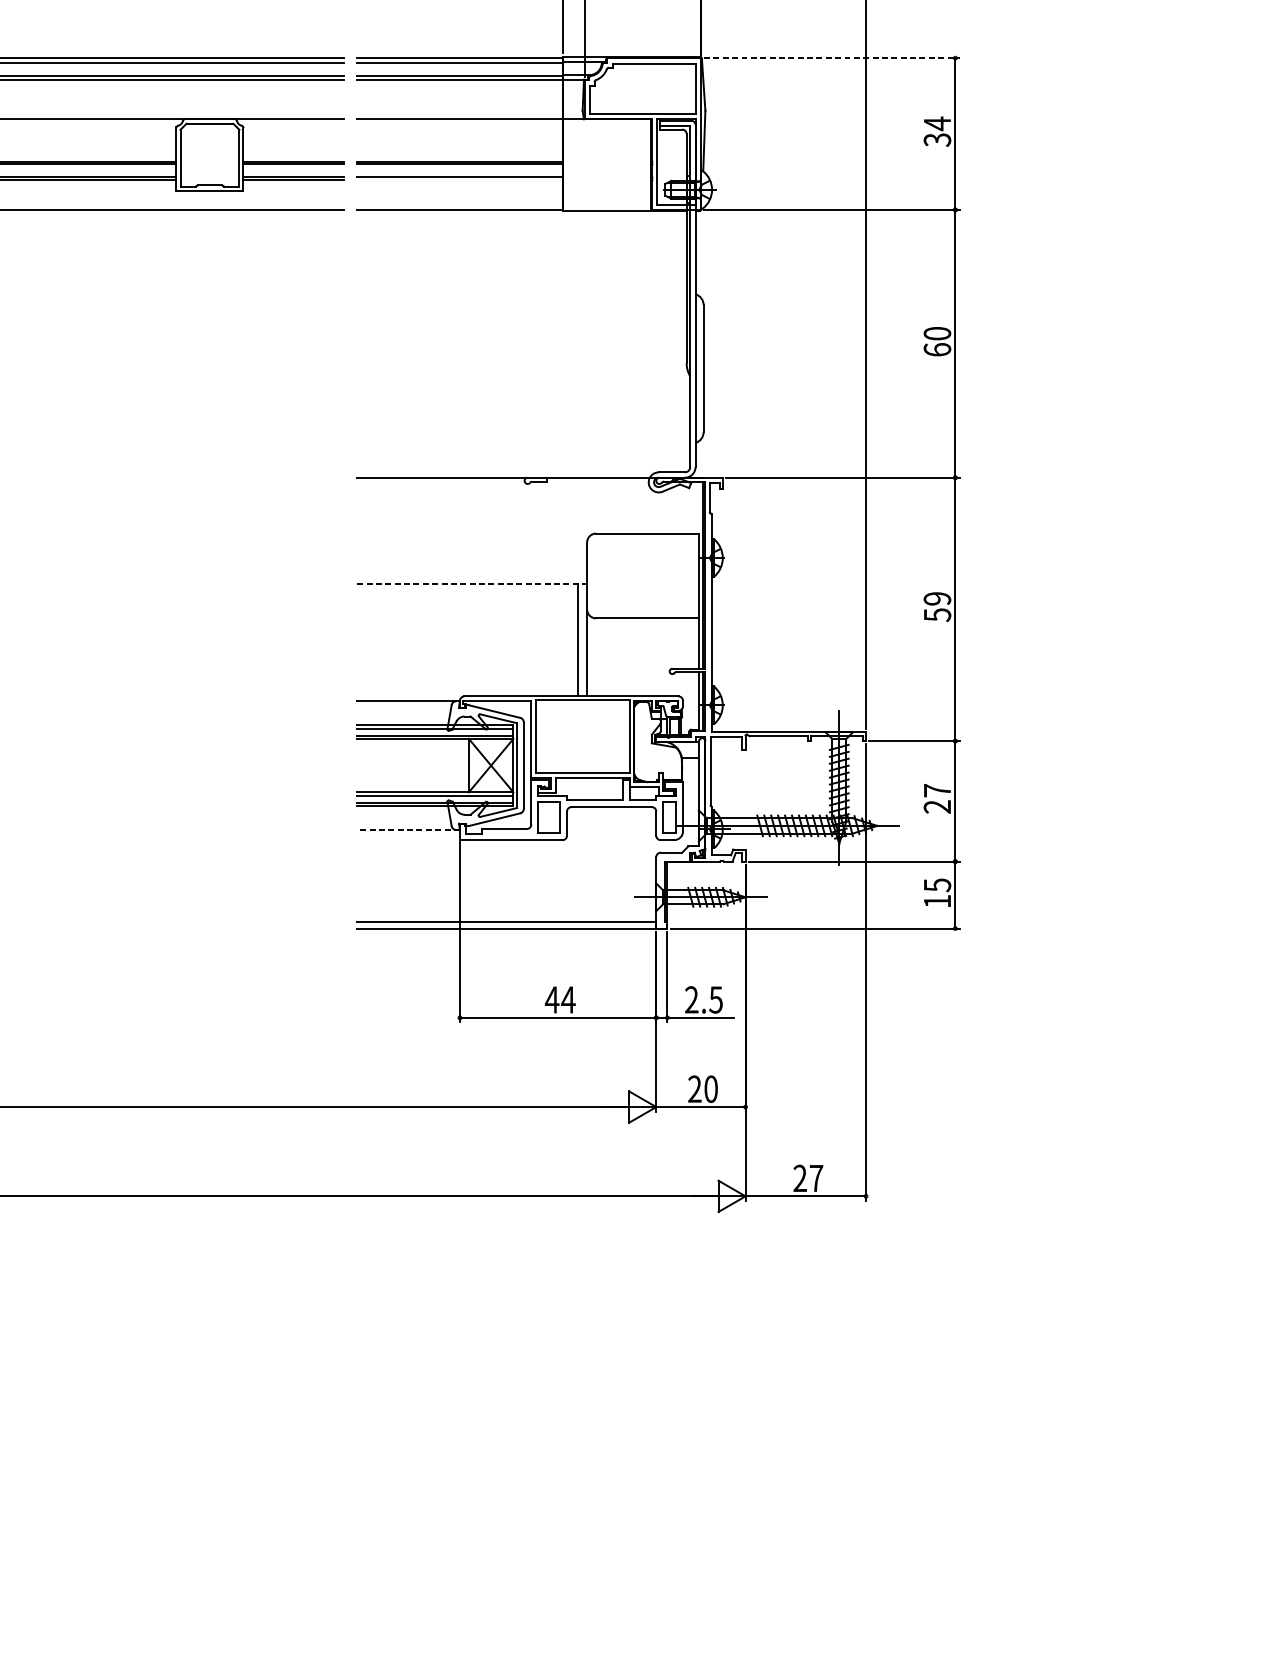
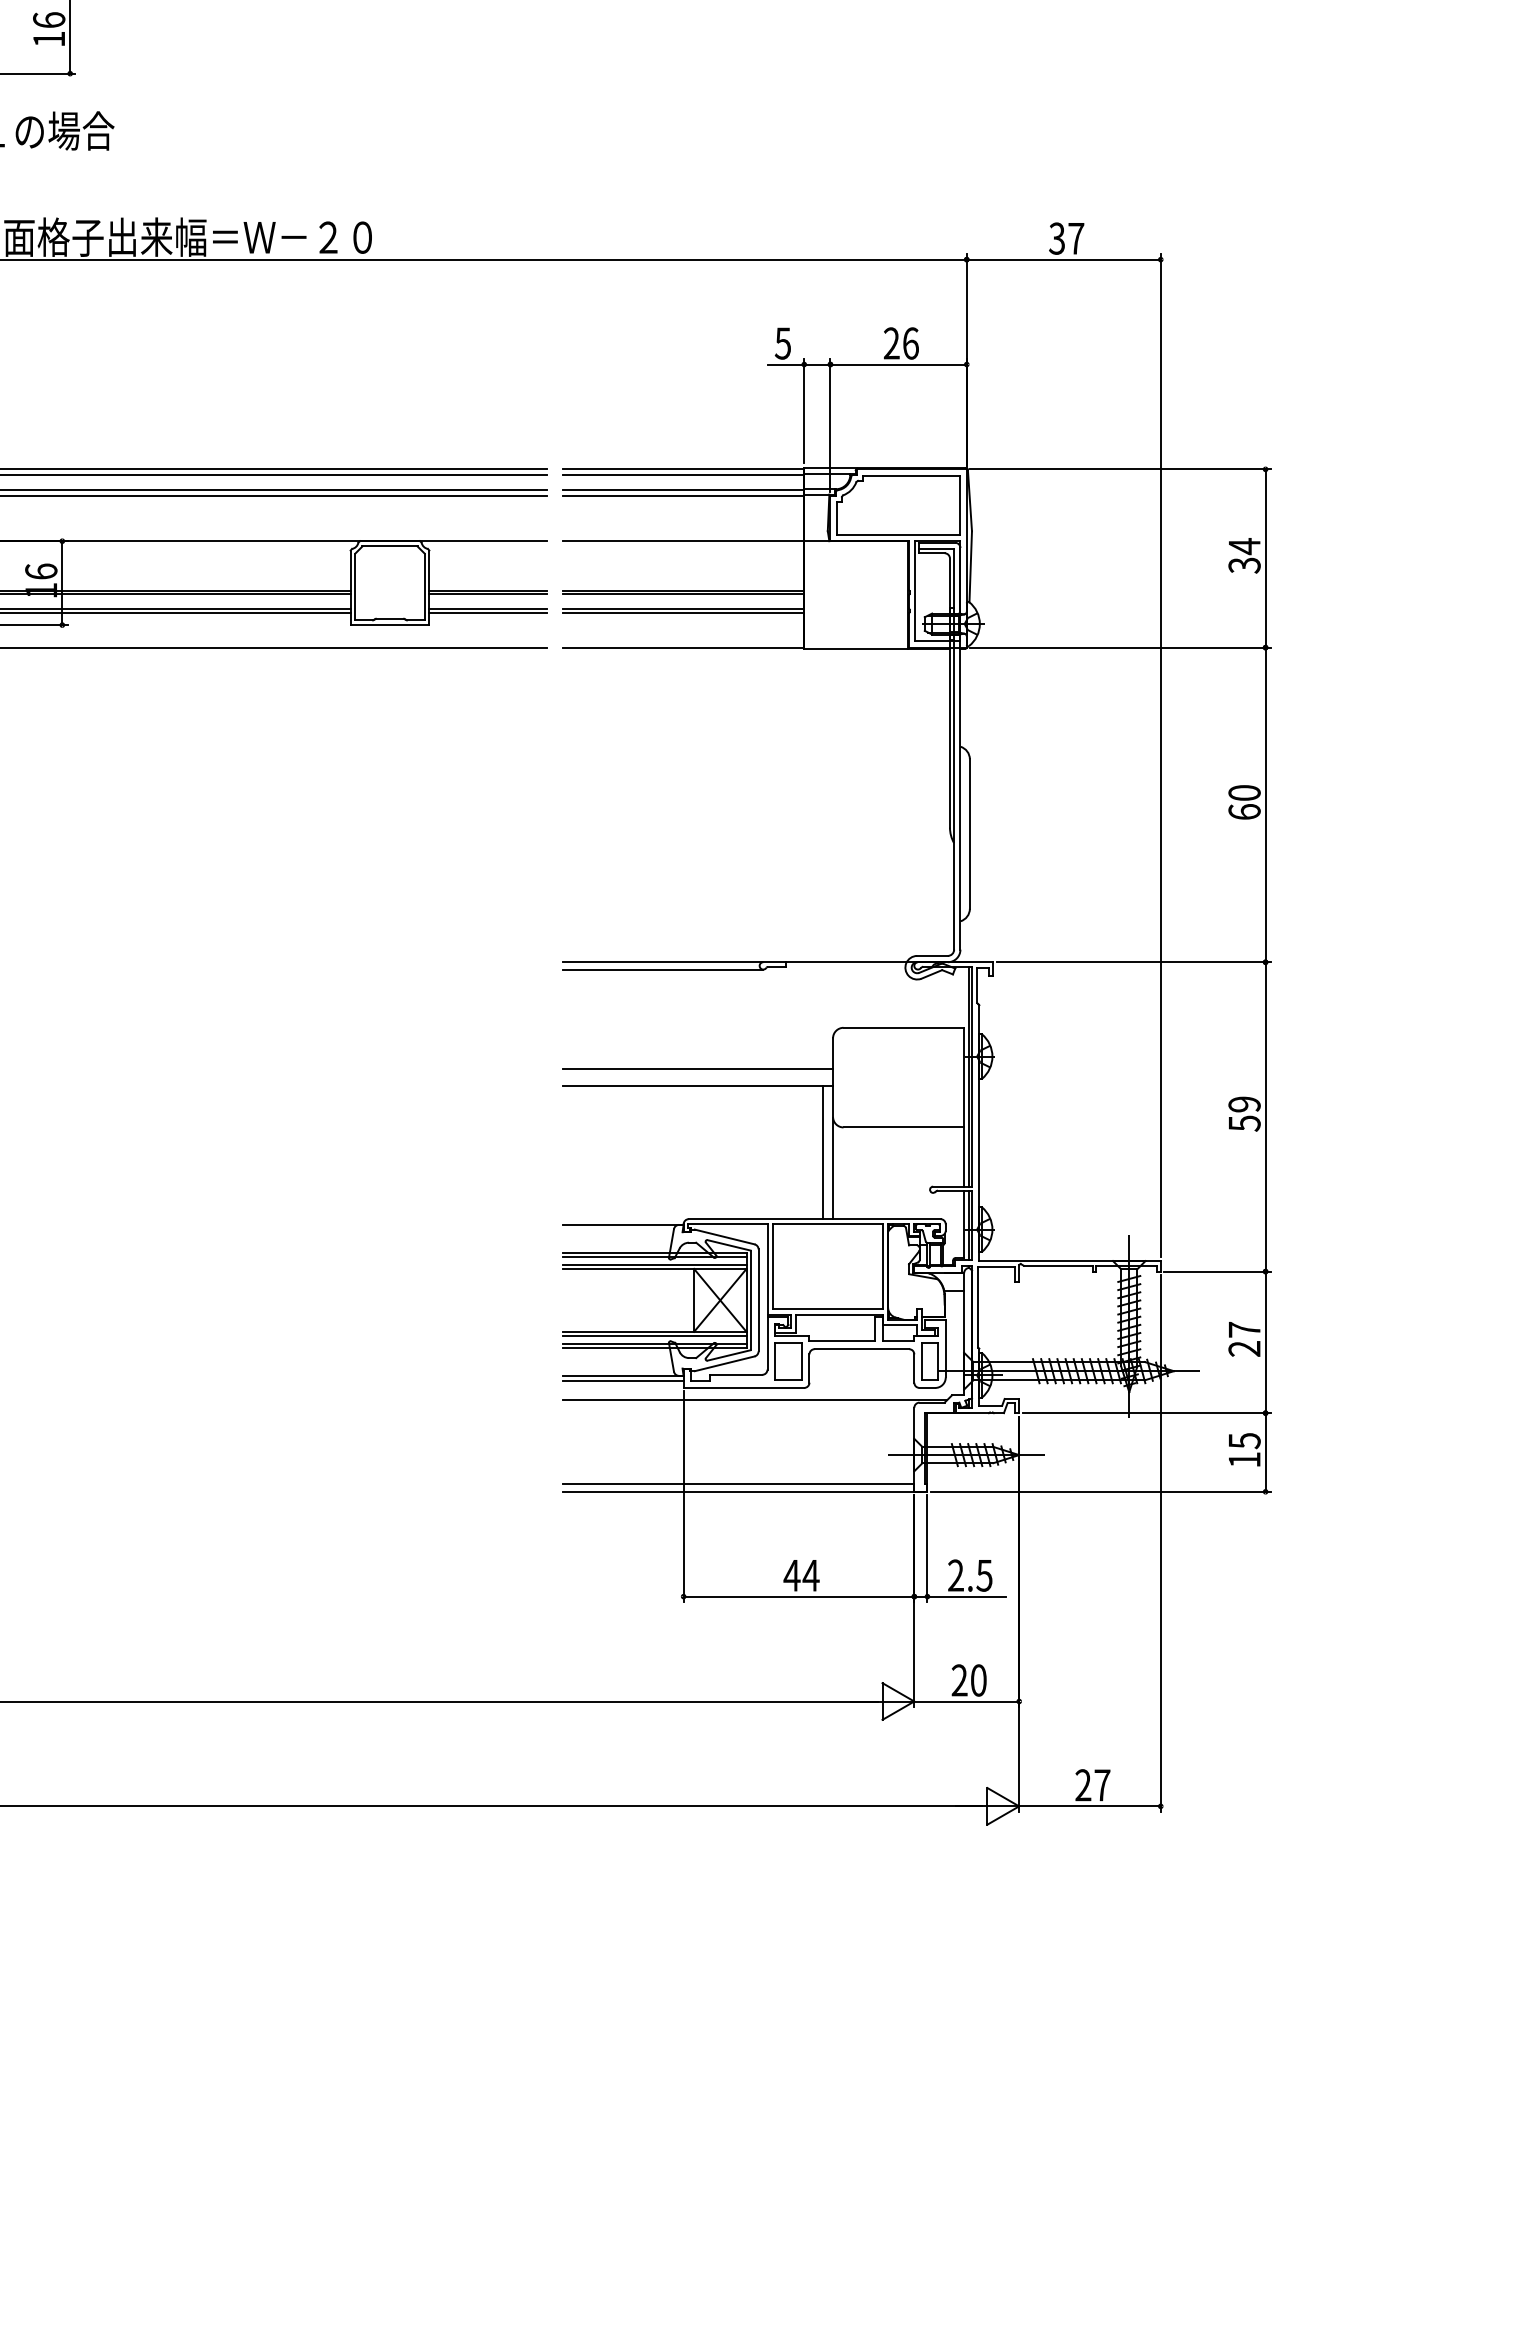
line: (832, 58) -> (1121, 469), dashed -> solid
line: (459, 180) -> (683, 612), added
line: (442, 483) -> (663, 969), added
line: (472, 568) -> (698, 1068), added
line: (472, 583) -> (698, 1086), dashed -> solid
line: (407, 829) -> (622, 1375), dashed -> solid
line: (408, 833) -> (623, 1380), added
line: (521, 850) -> (755, 1400), added

